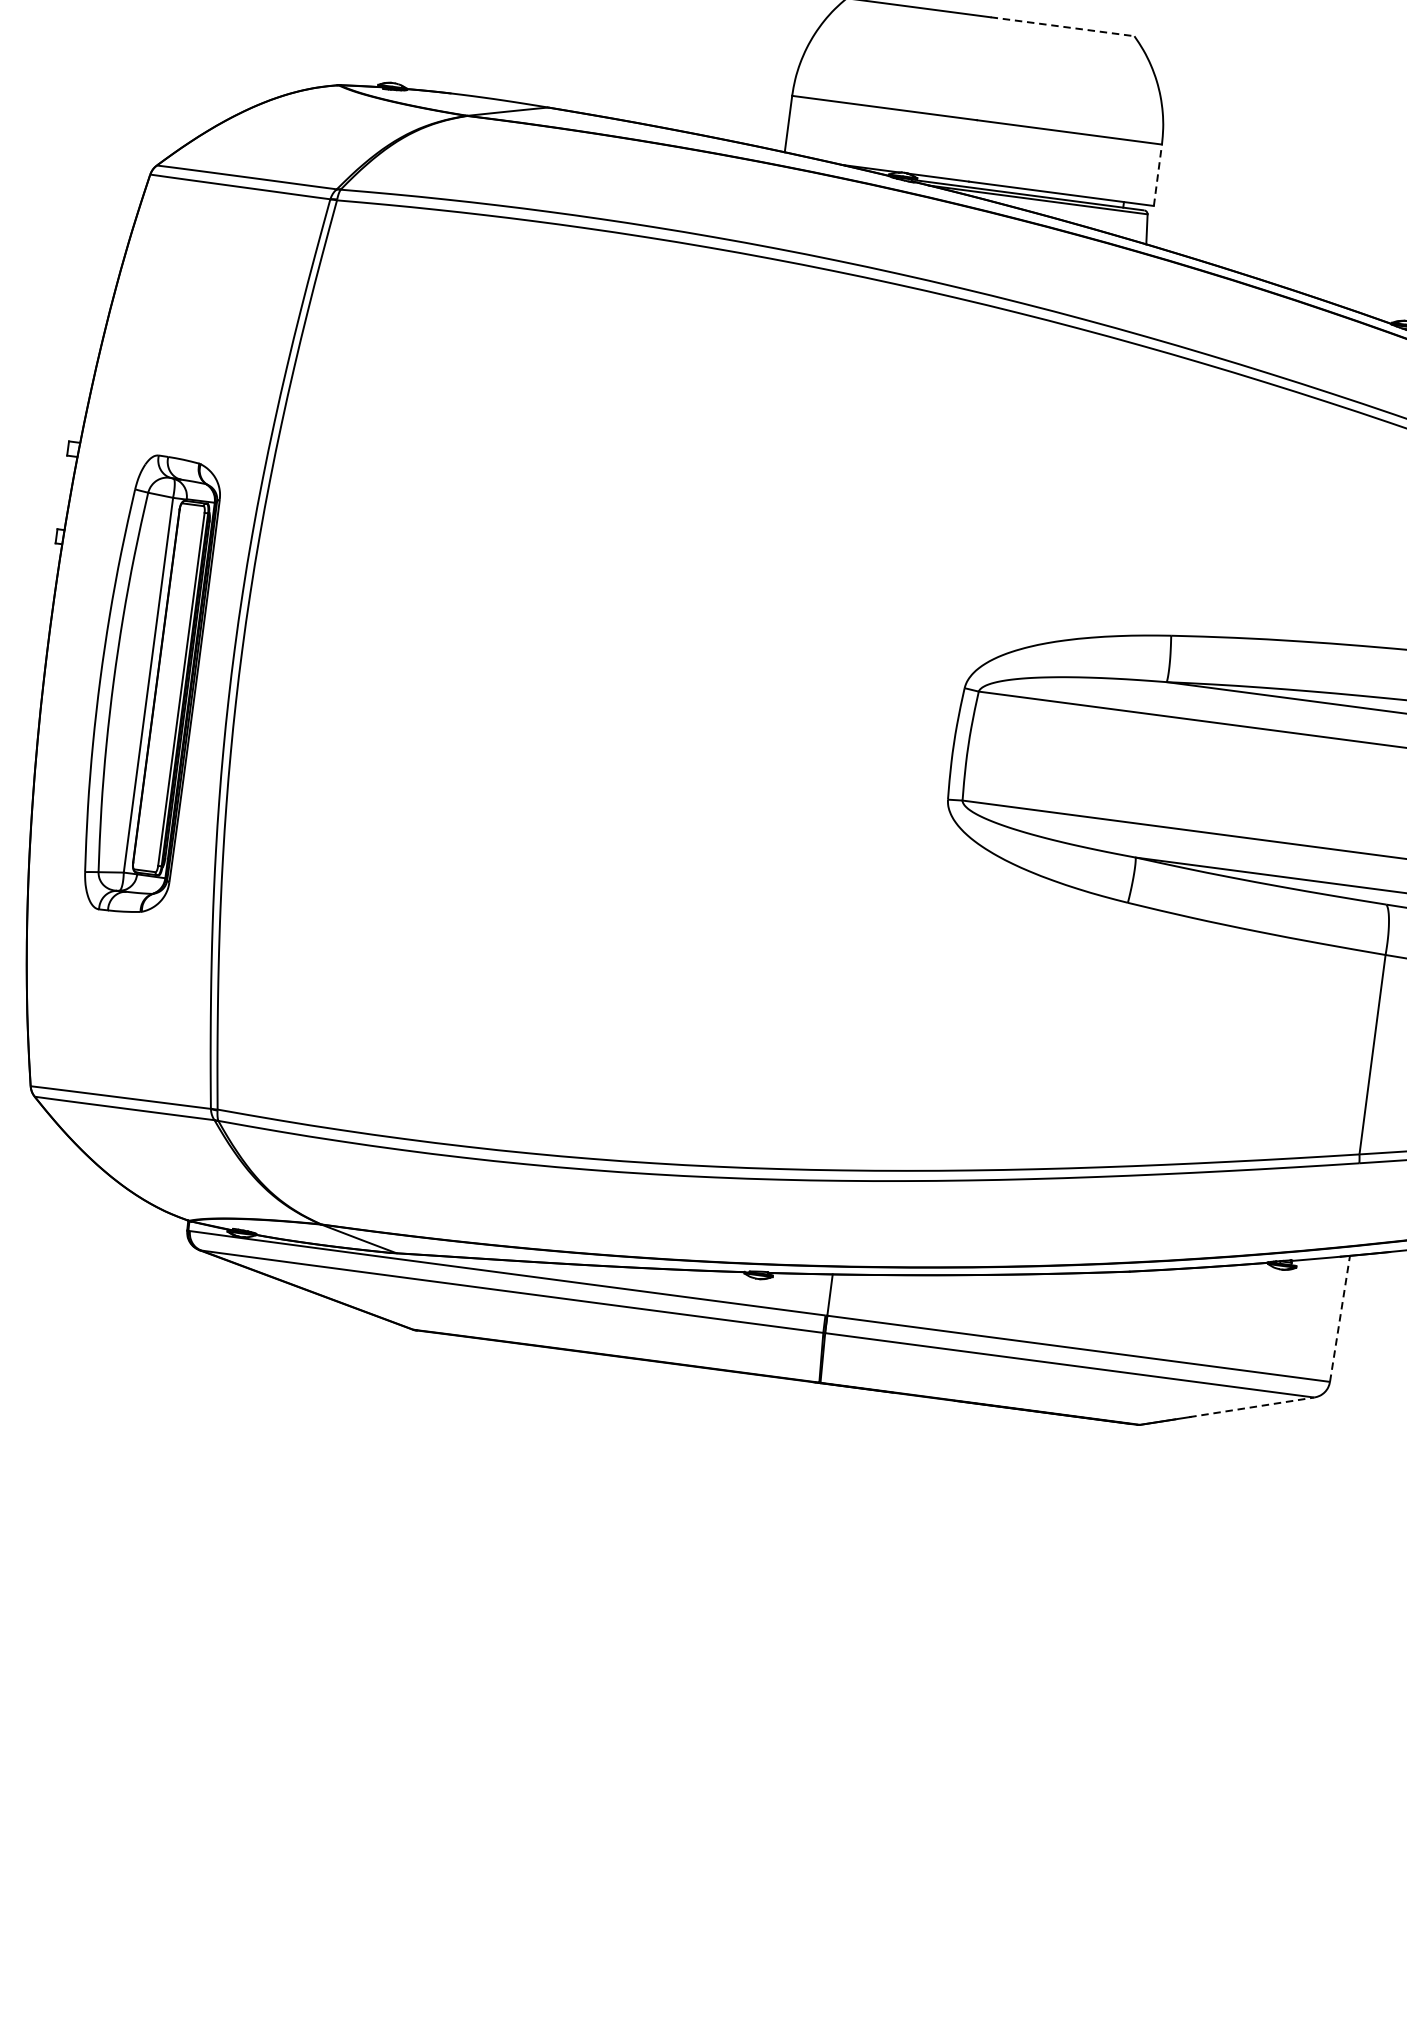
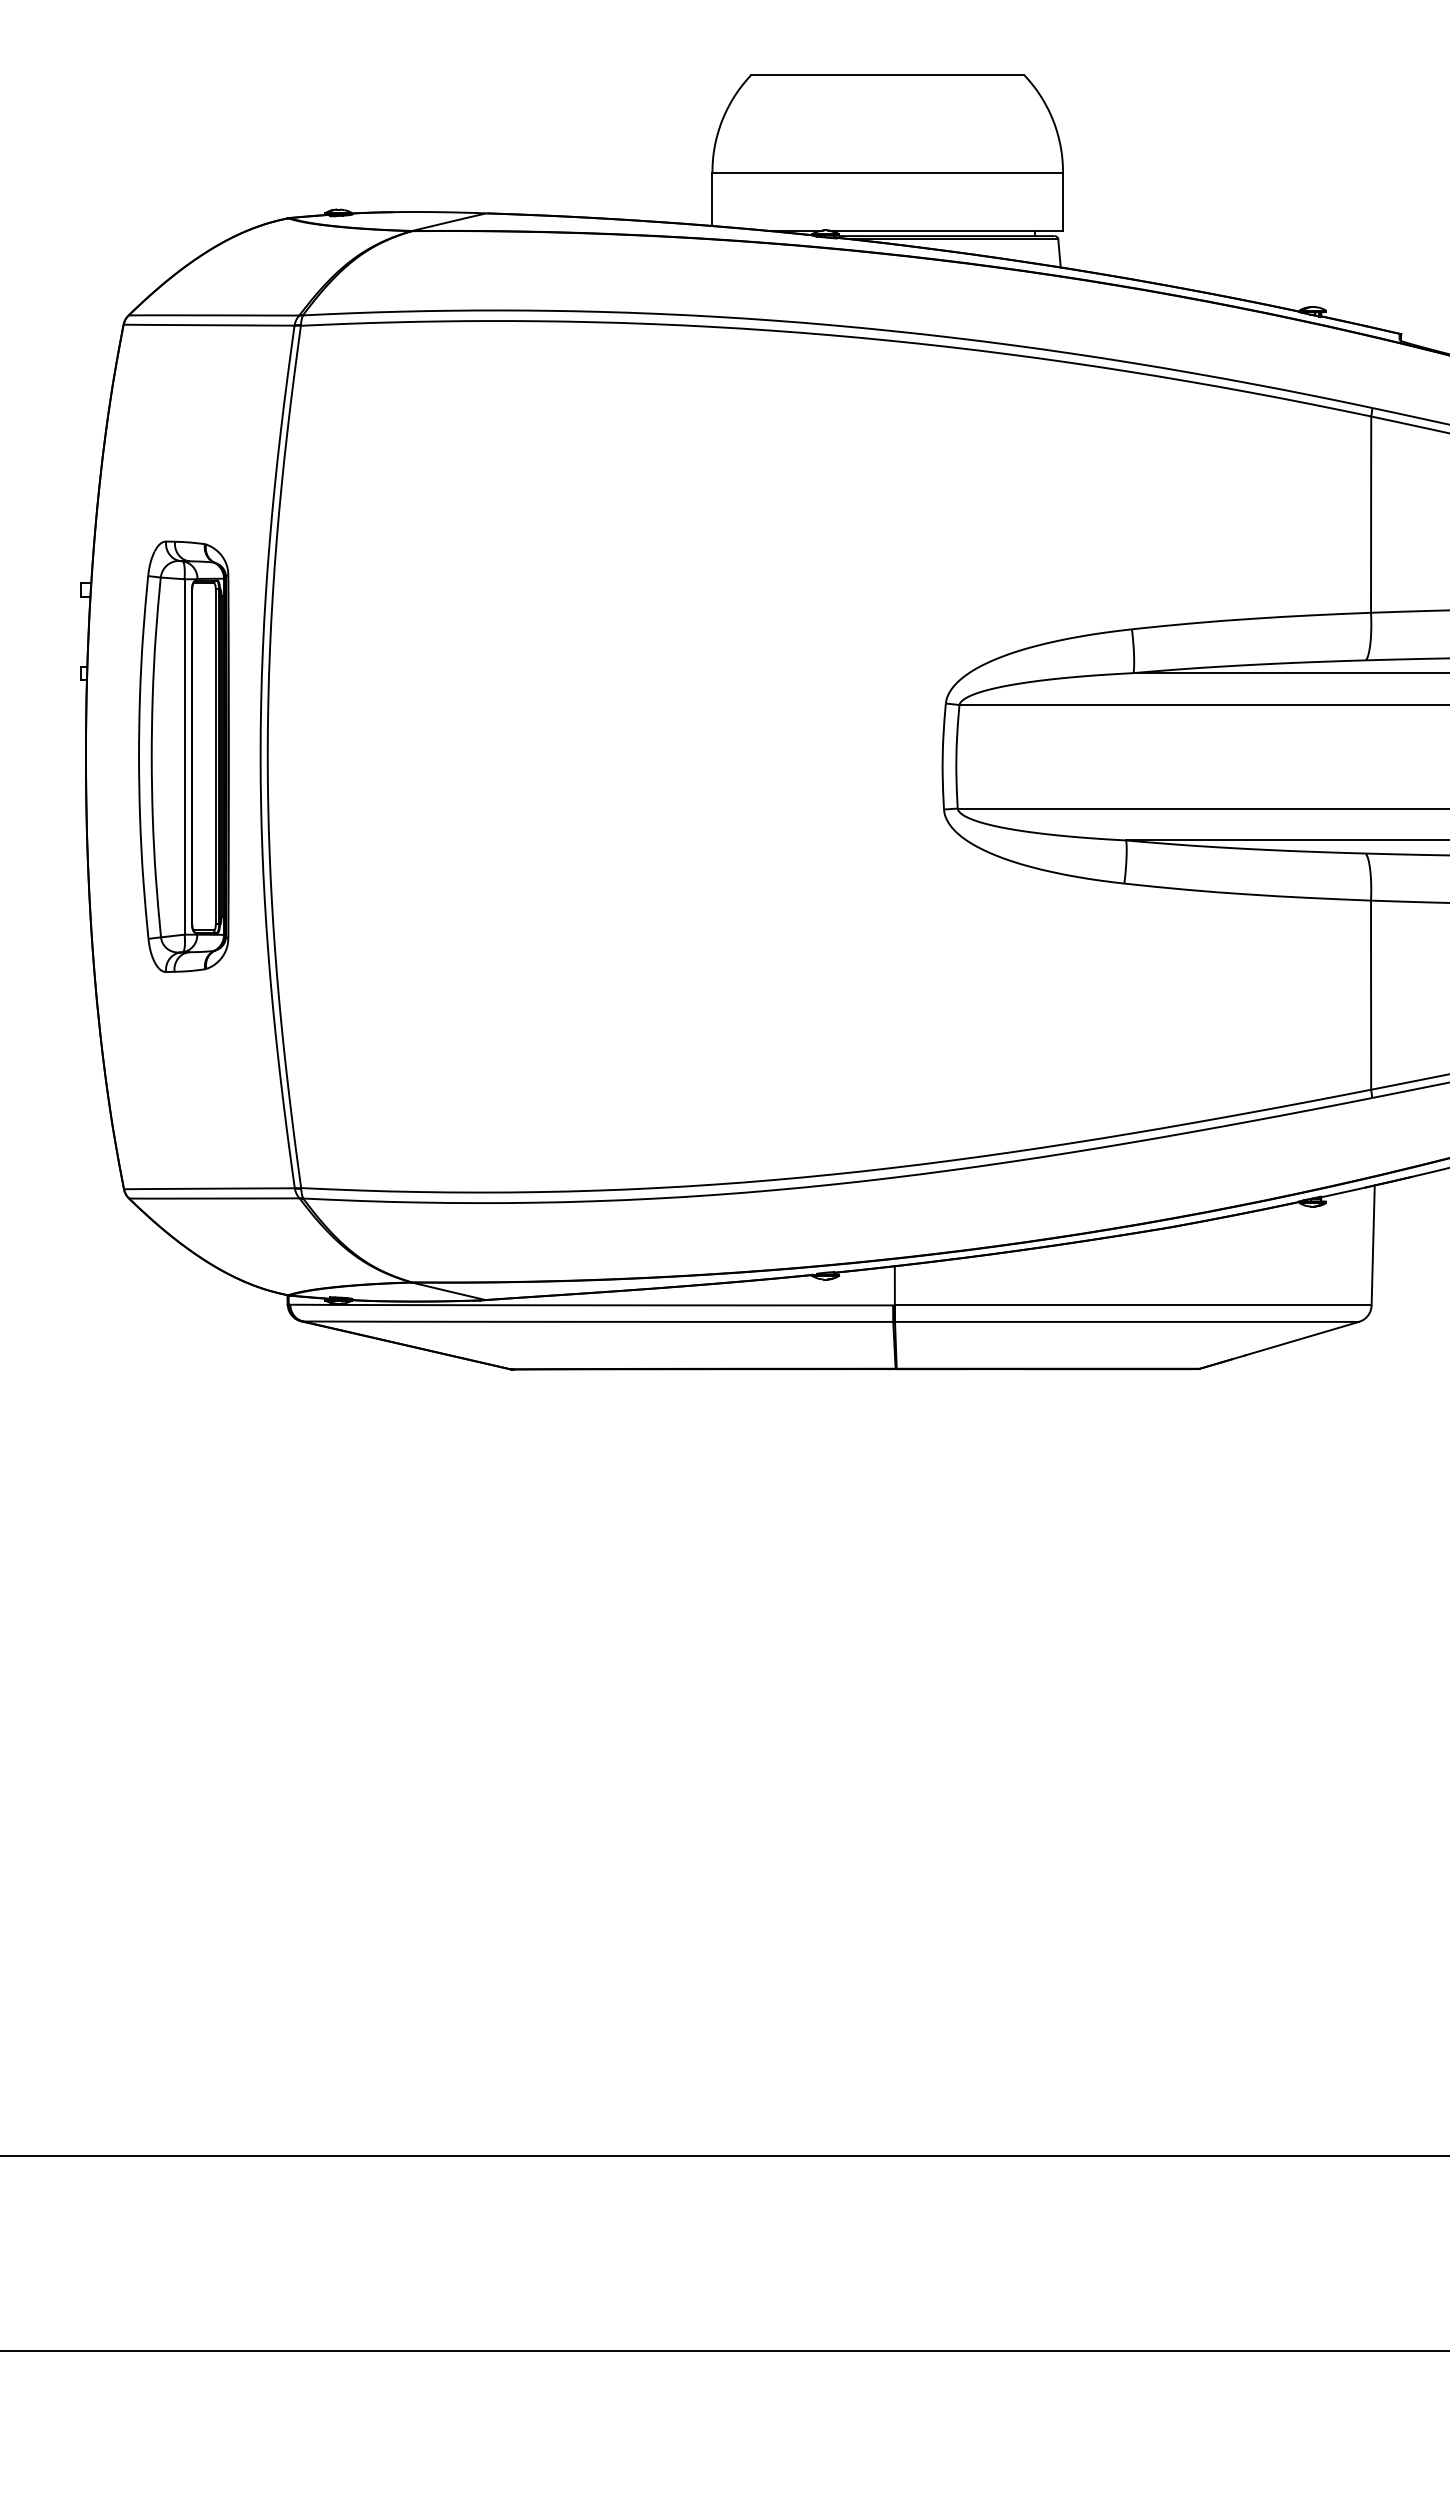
line: (1063, 26) -> (956, 74), dashed -> solid
line: (1158, 175) -> (1063, 201), dashed -> solid
part: (147, 684) -> (183, 756), moved
line: (1340, 1317) -> (1373, 1244), dashed -> solid
line: (1251, 1407) -> (1301, 1338), dashed -> solid

